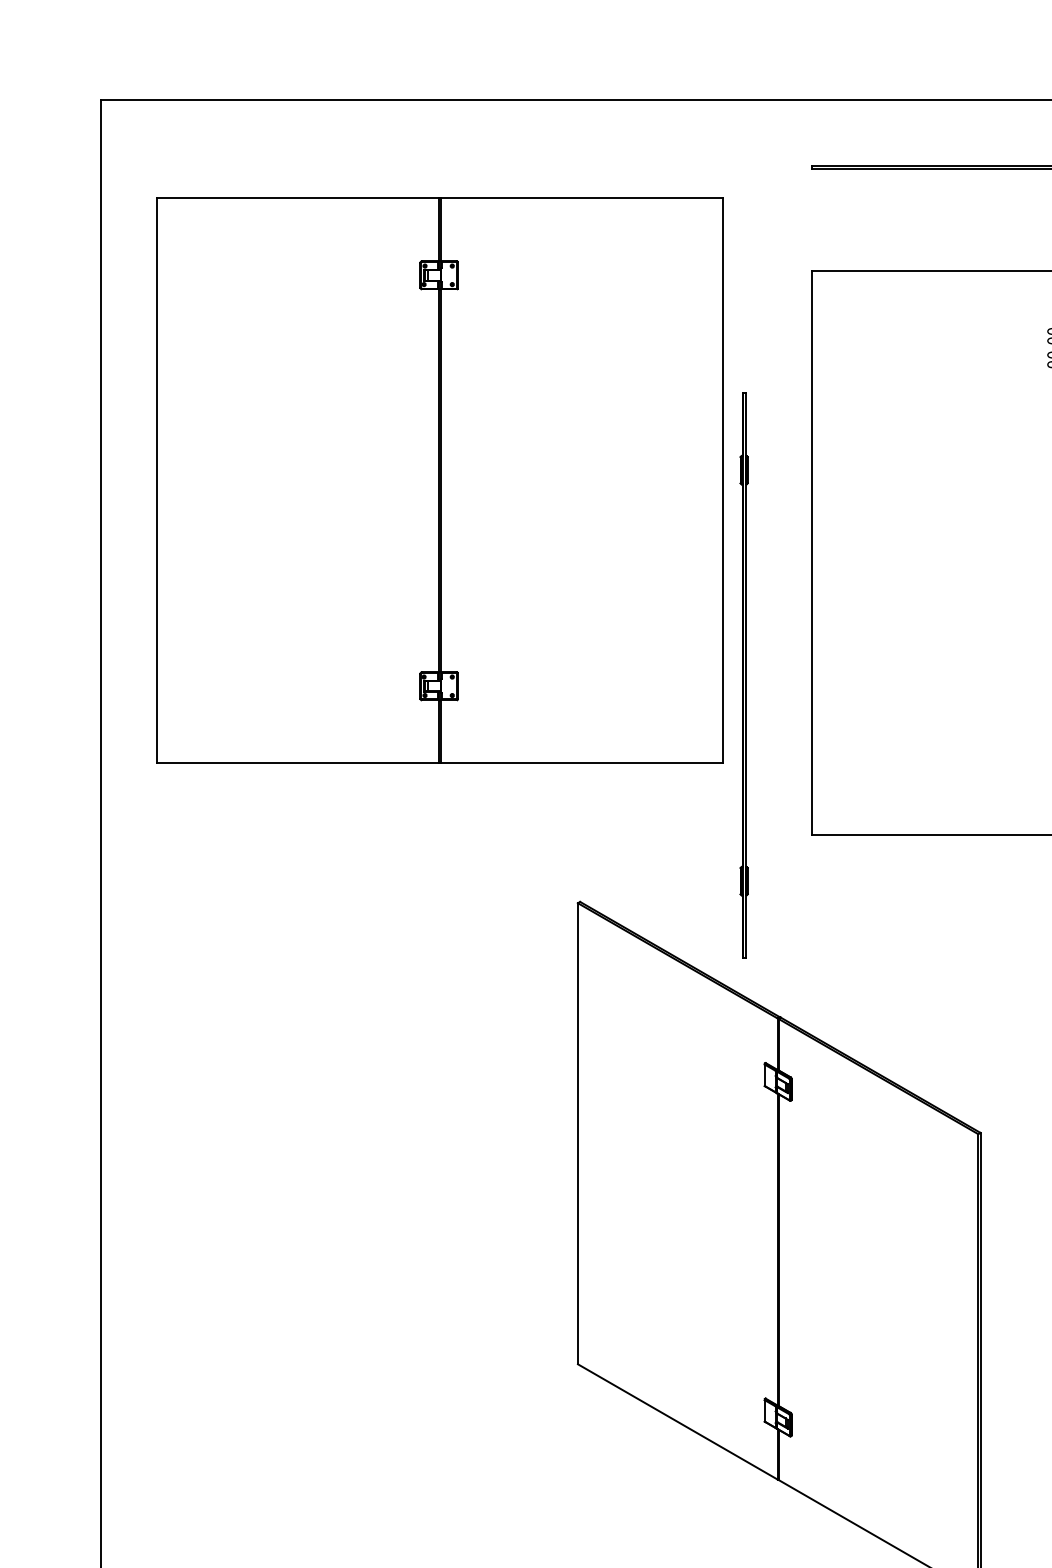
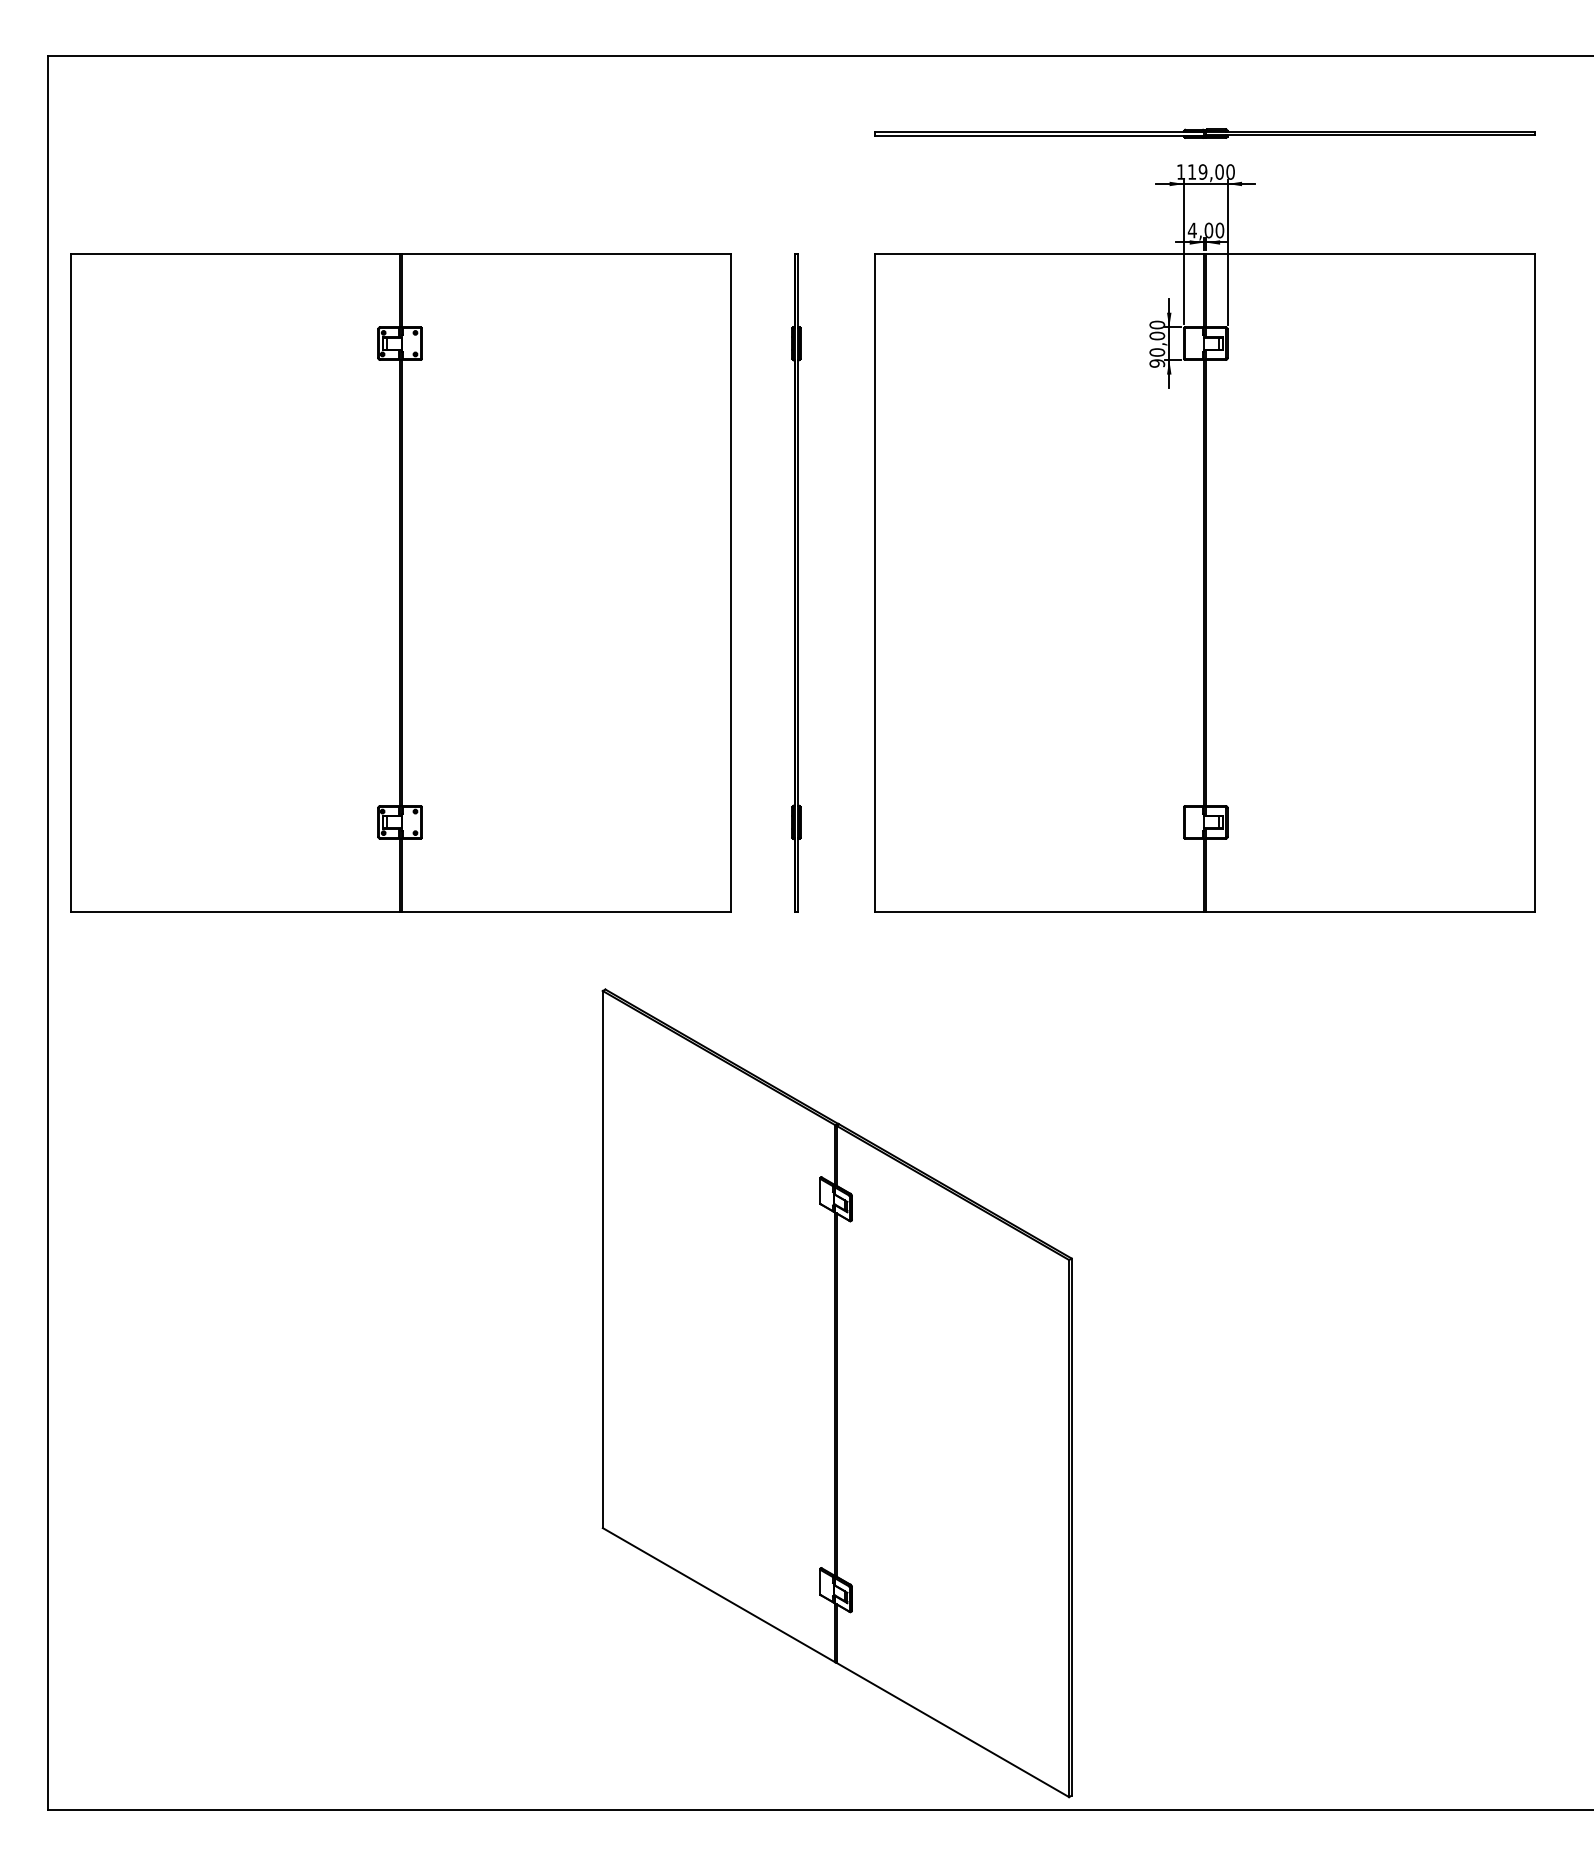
part: (439, 480) -> (400, 582), moved
part: (744, 675) -> (796, 582), moved

